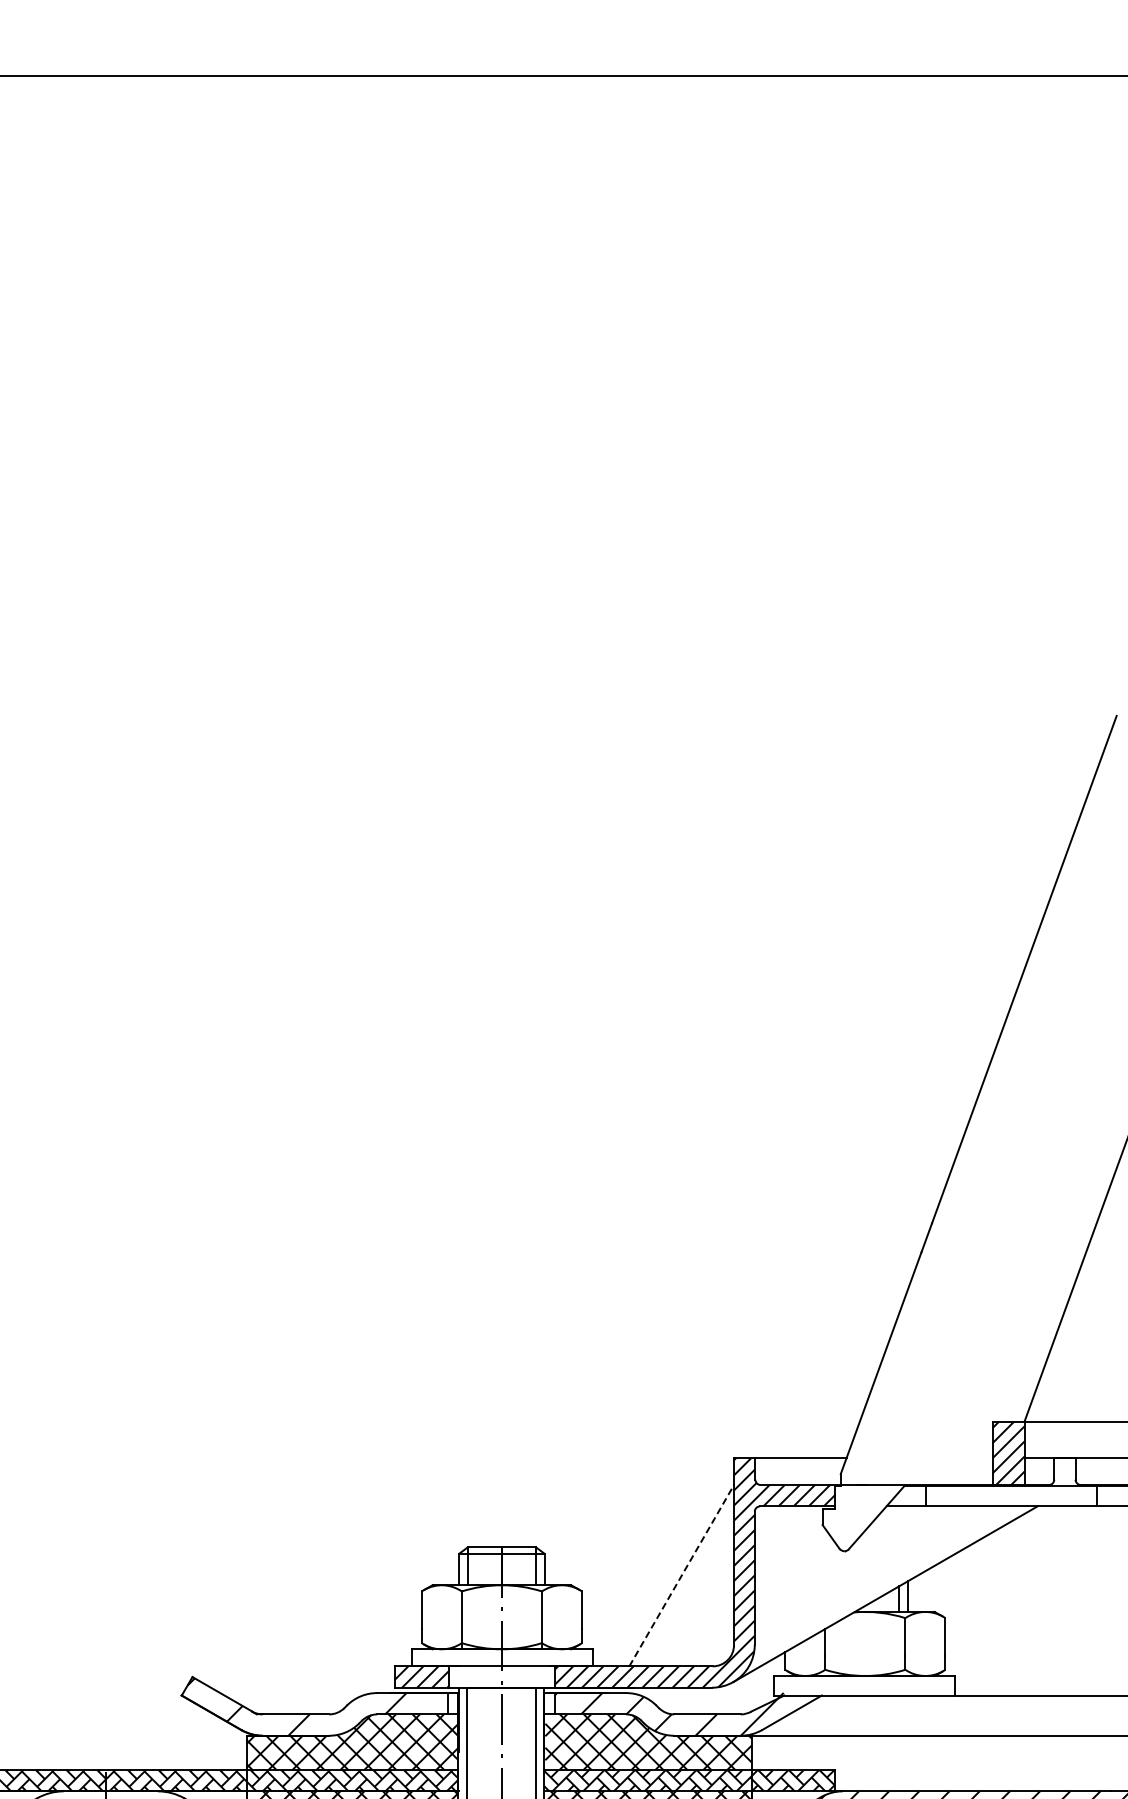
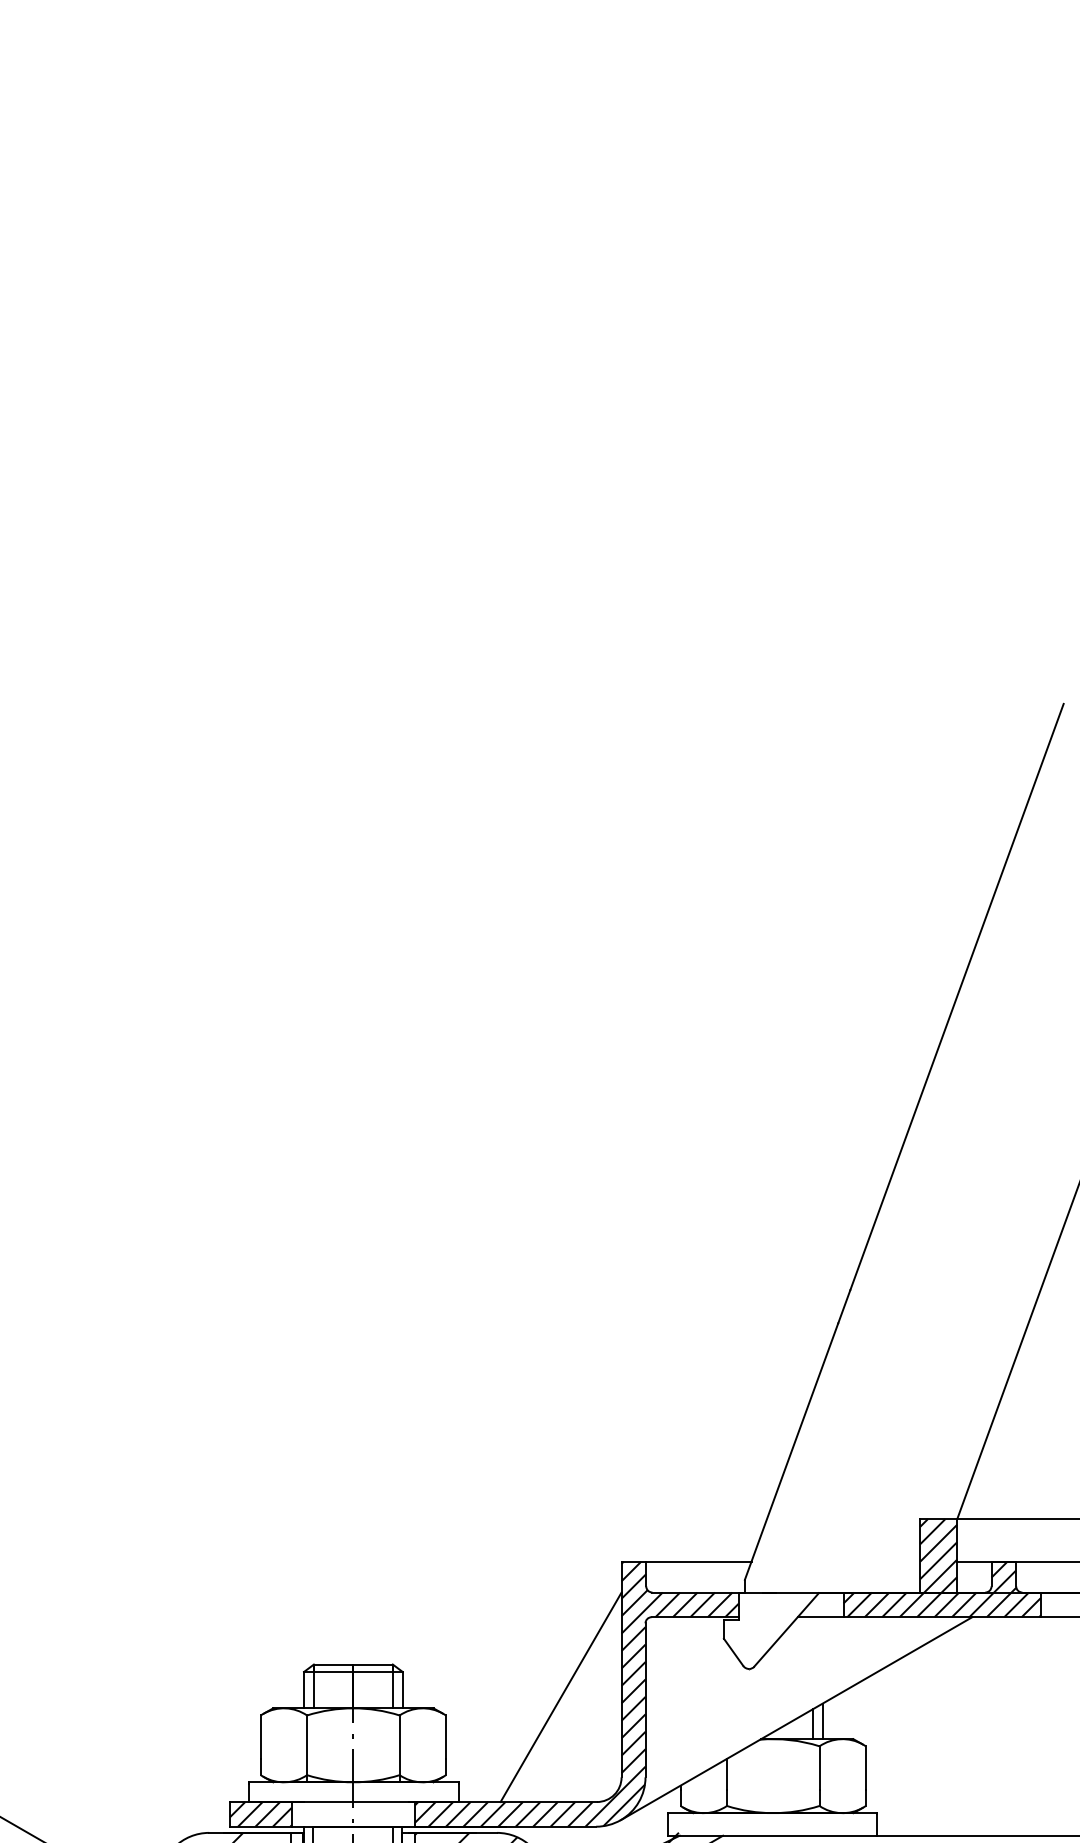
hatch: (1011, 1482) -> (942, 1589), added
line: (681, 1575) -> (560, 1697), dashed -> solid

